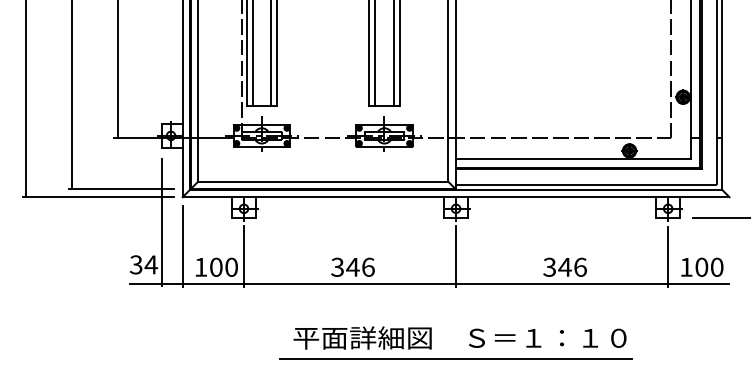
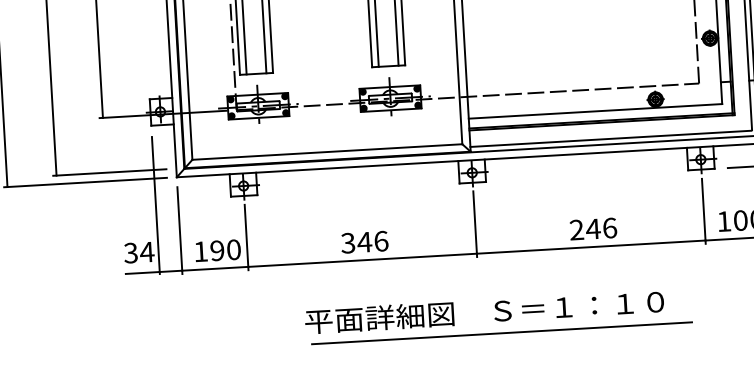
text: (216, 266) -> (217, 249), 100 -> 190
text: (549, 267) -> (576, 230), 346 -> 246
line: (455, 358) -> (501, 333), moved

